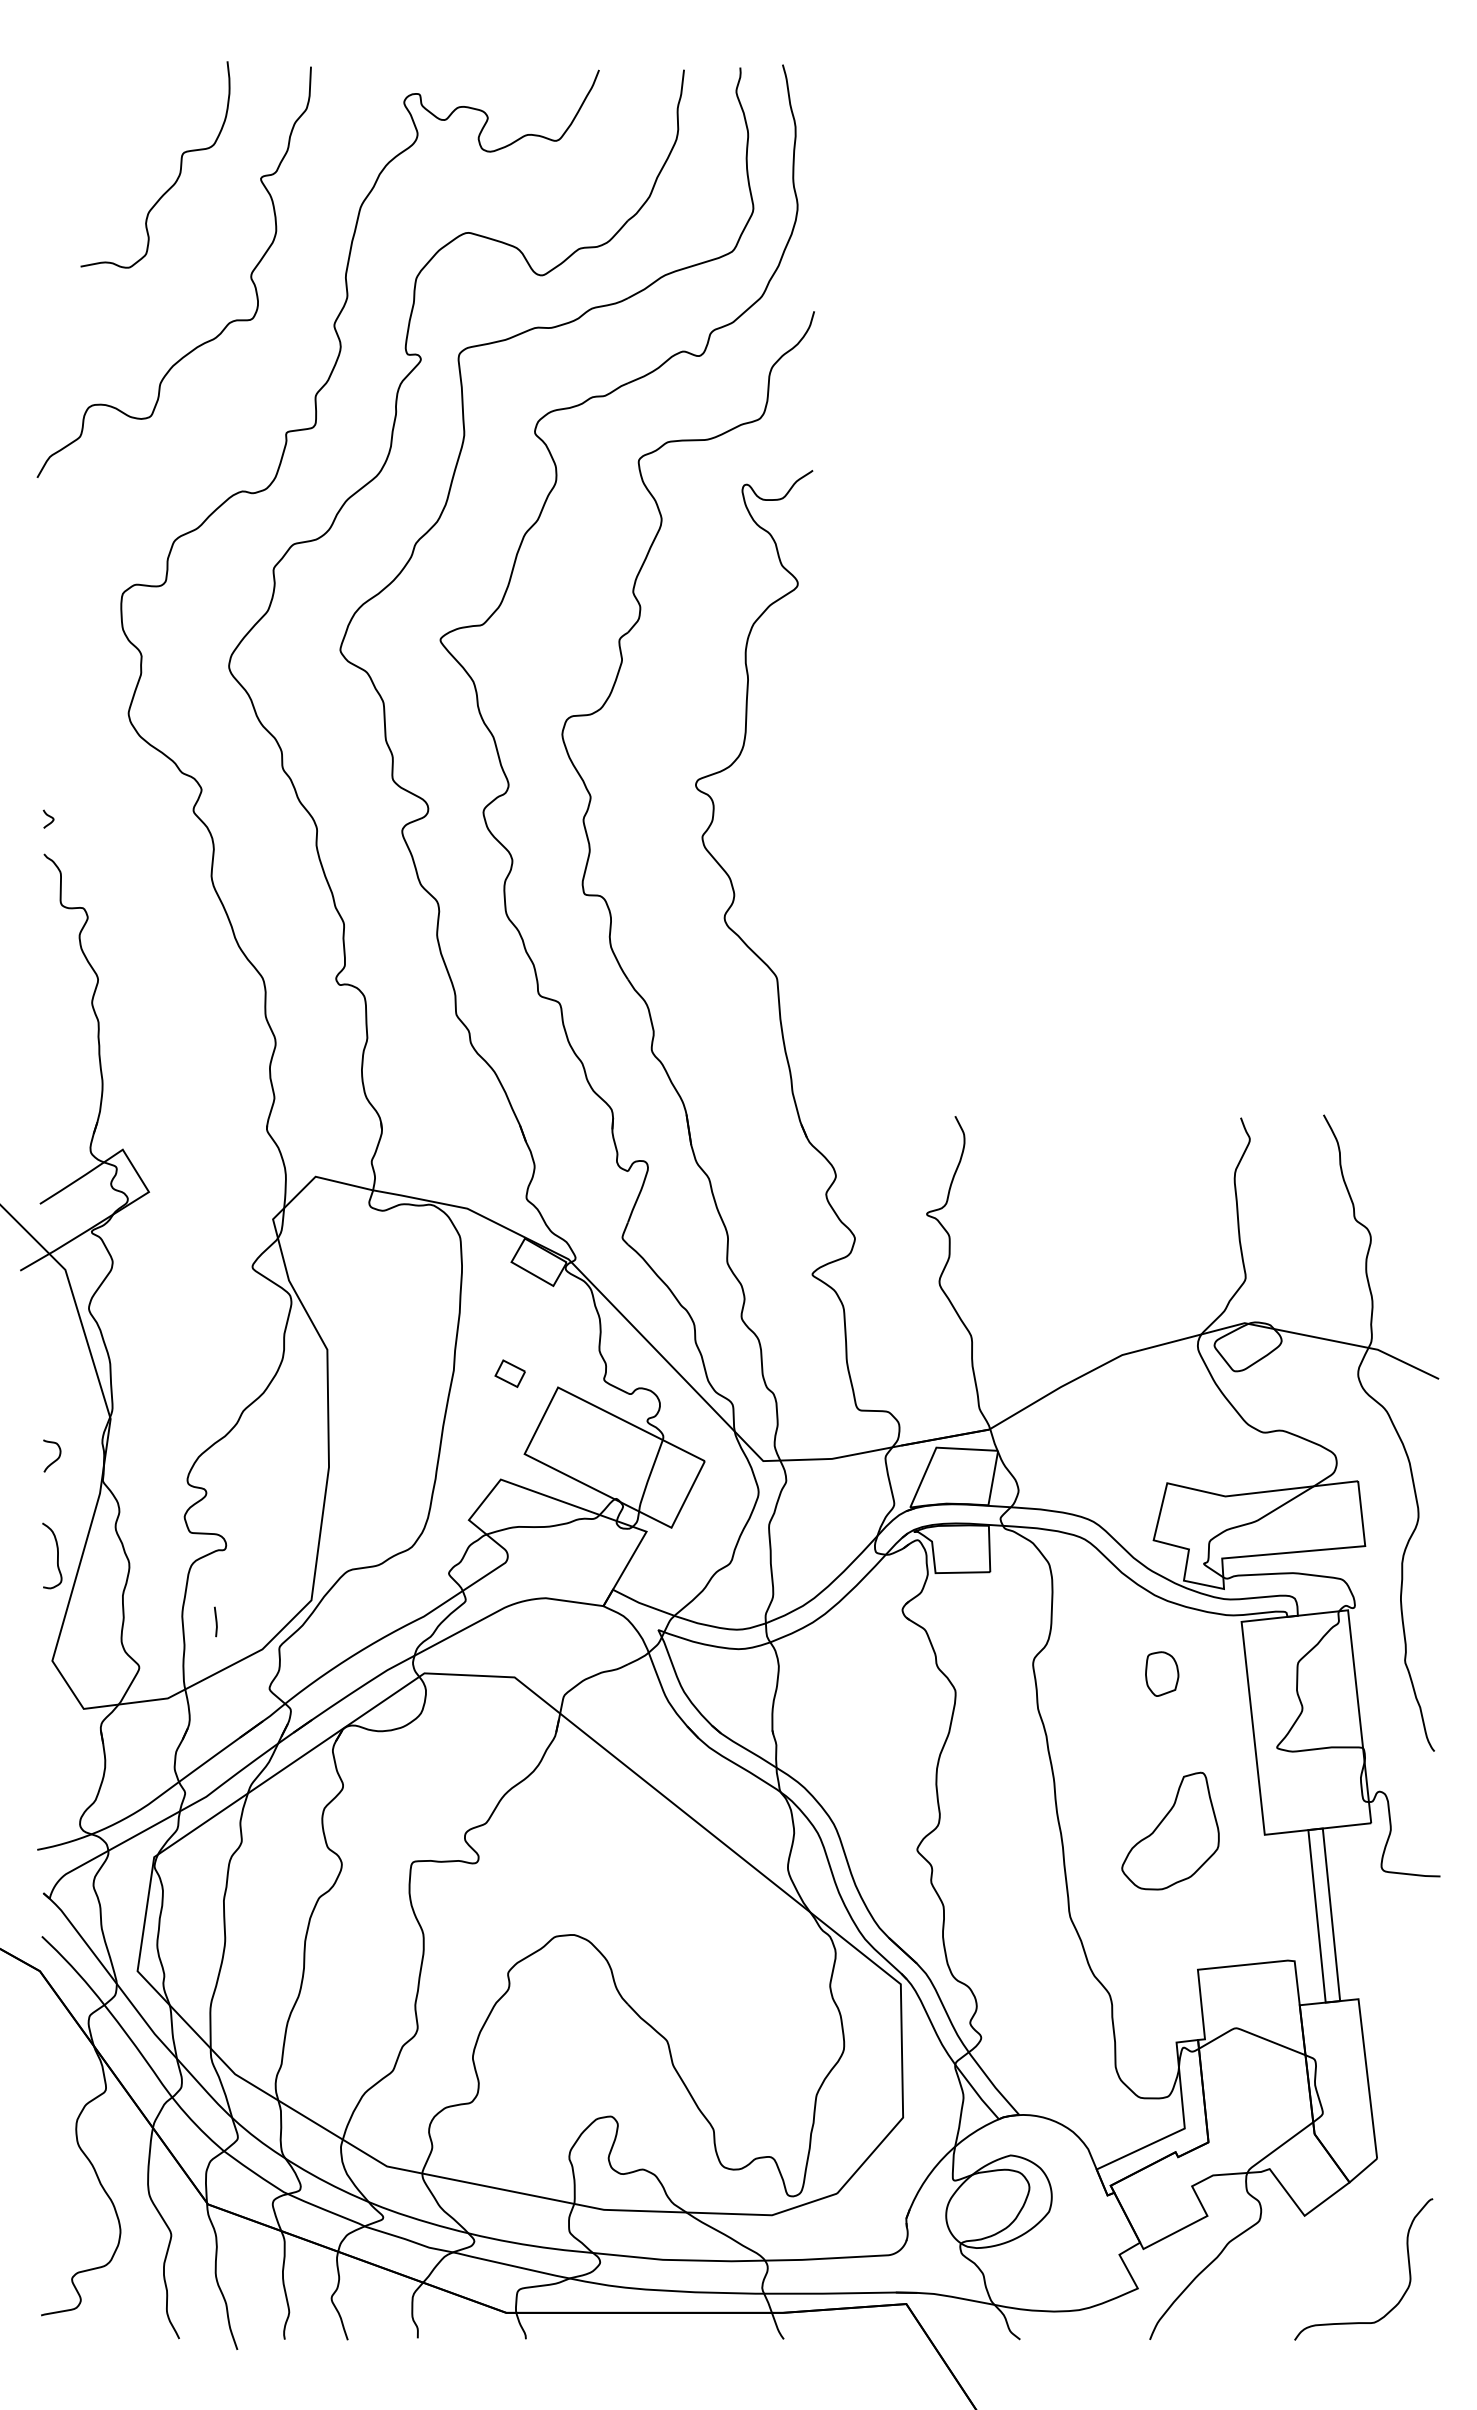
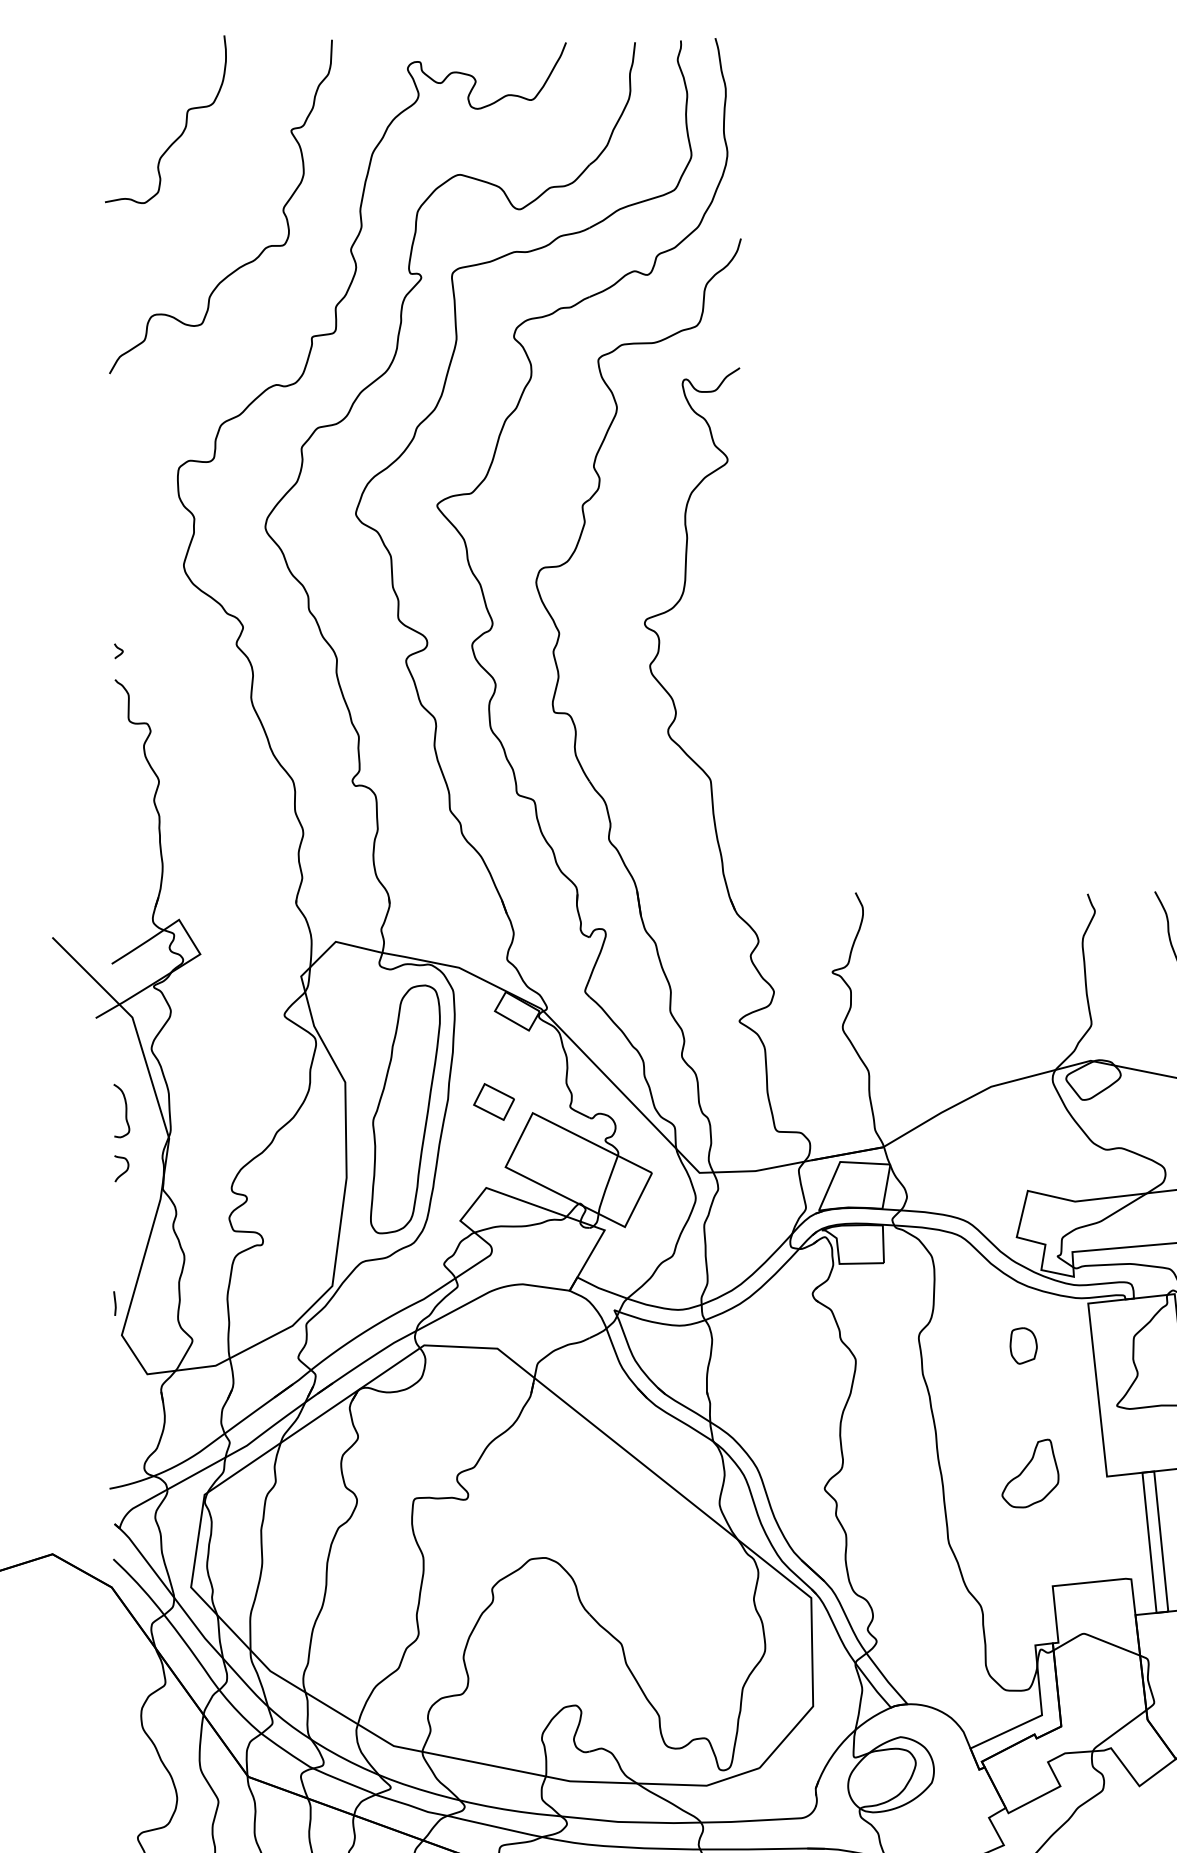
curve: (179, 170) -> (185, 124), moved
part: (509, 1373) -> (493, 1101), size x1.67
part: (401, 1382) -> (405, 1109), added
curve: (57, 1555) -> (126, 1110), moved
line: (215, 1621) -> (114, 1303), moved
part: (1170, 1830) -> (1030, 1473), size x0.71

